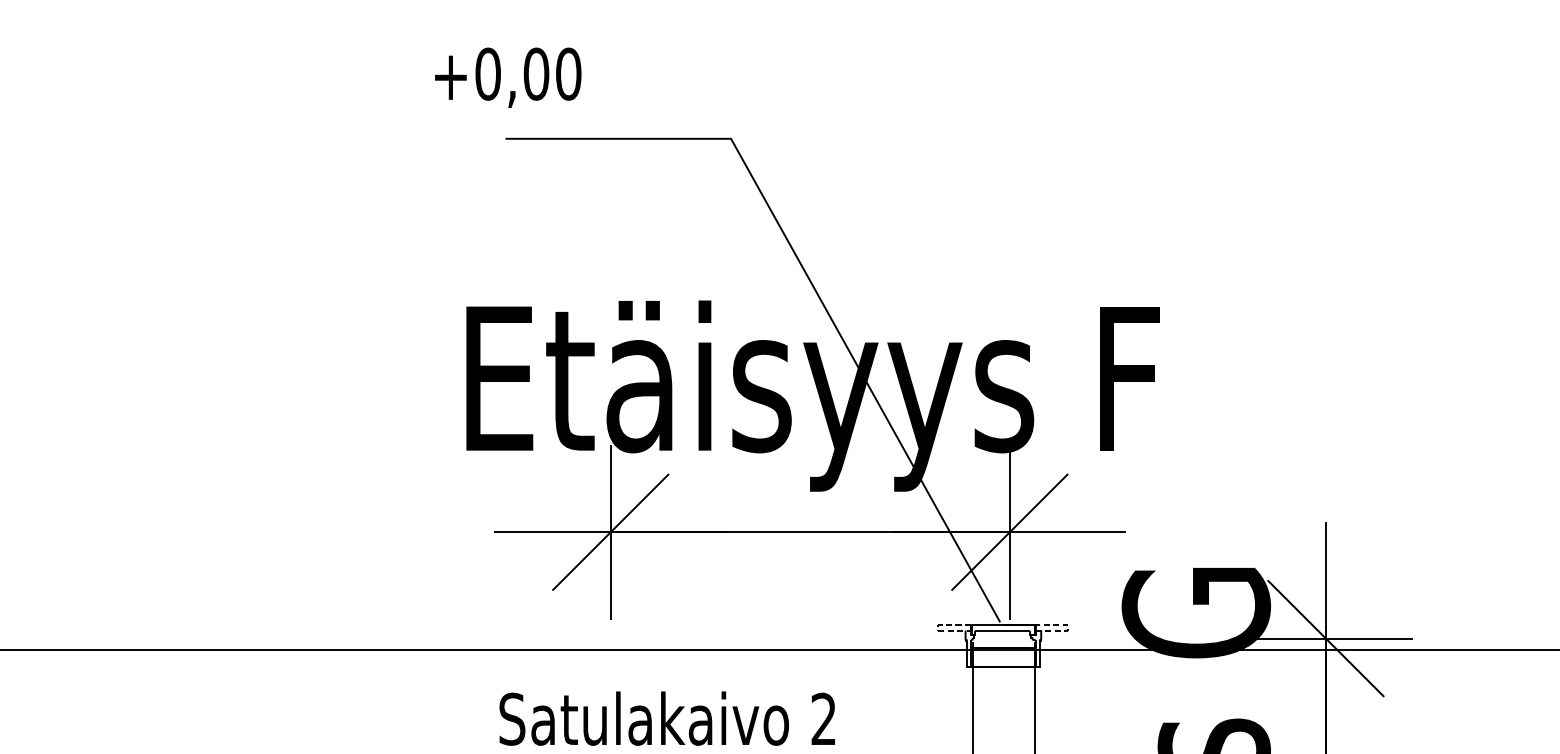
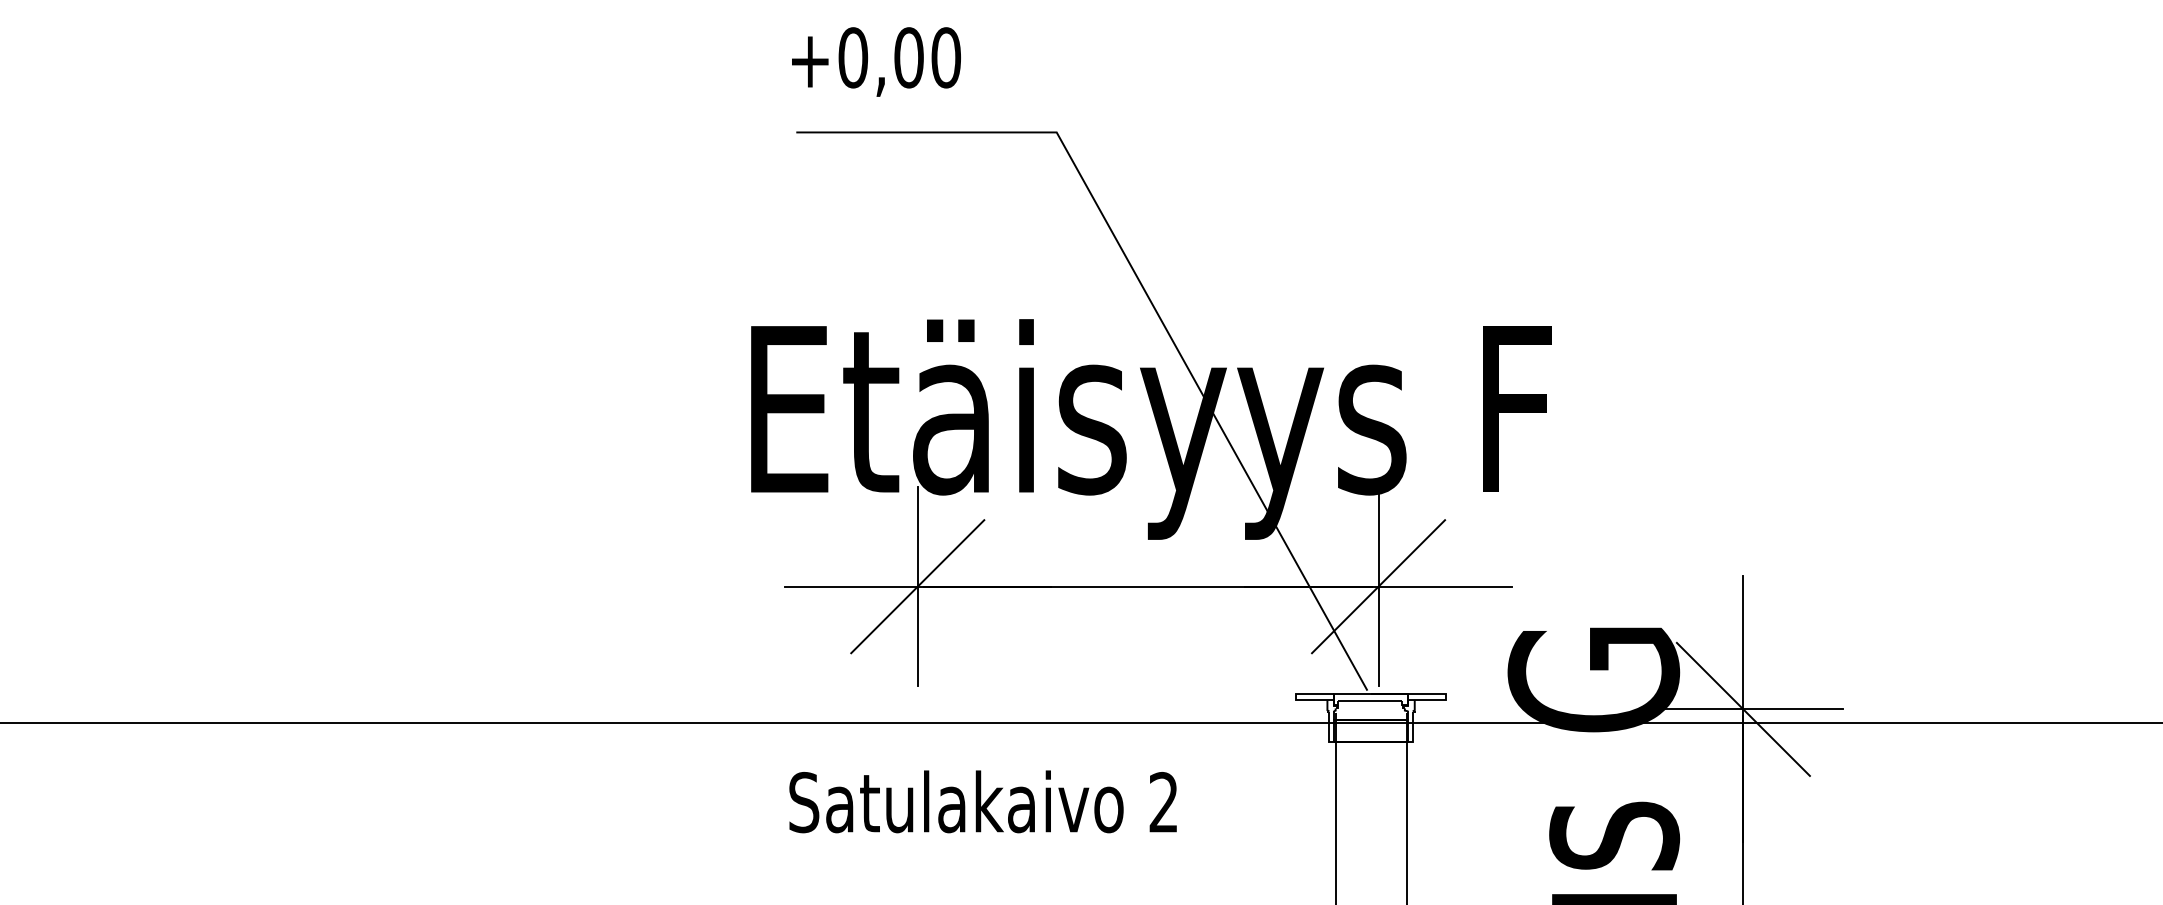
text: (508, 77) -> (876, 61), moved
line: (1068, 627) -> (1446, 696), dashed -> solid
line: (938, 628) -> (1296, 697), dashed -> solid

